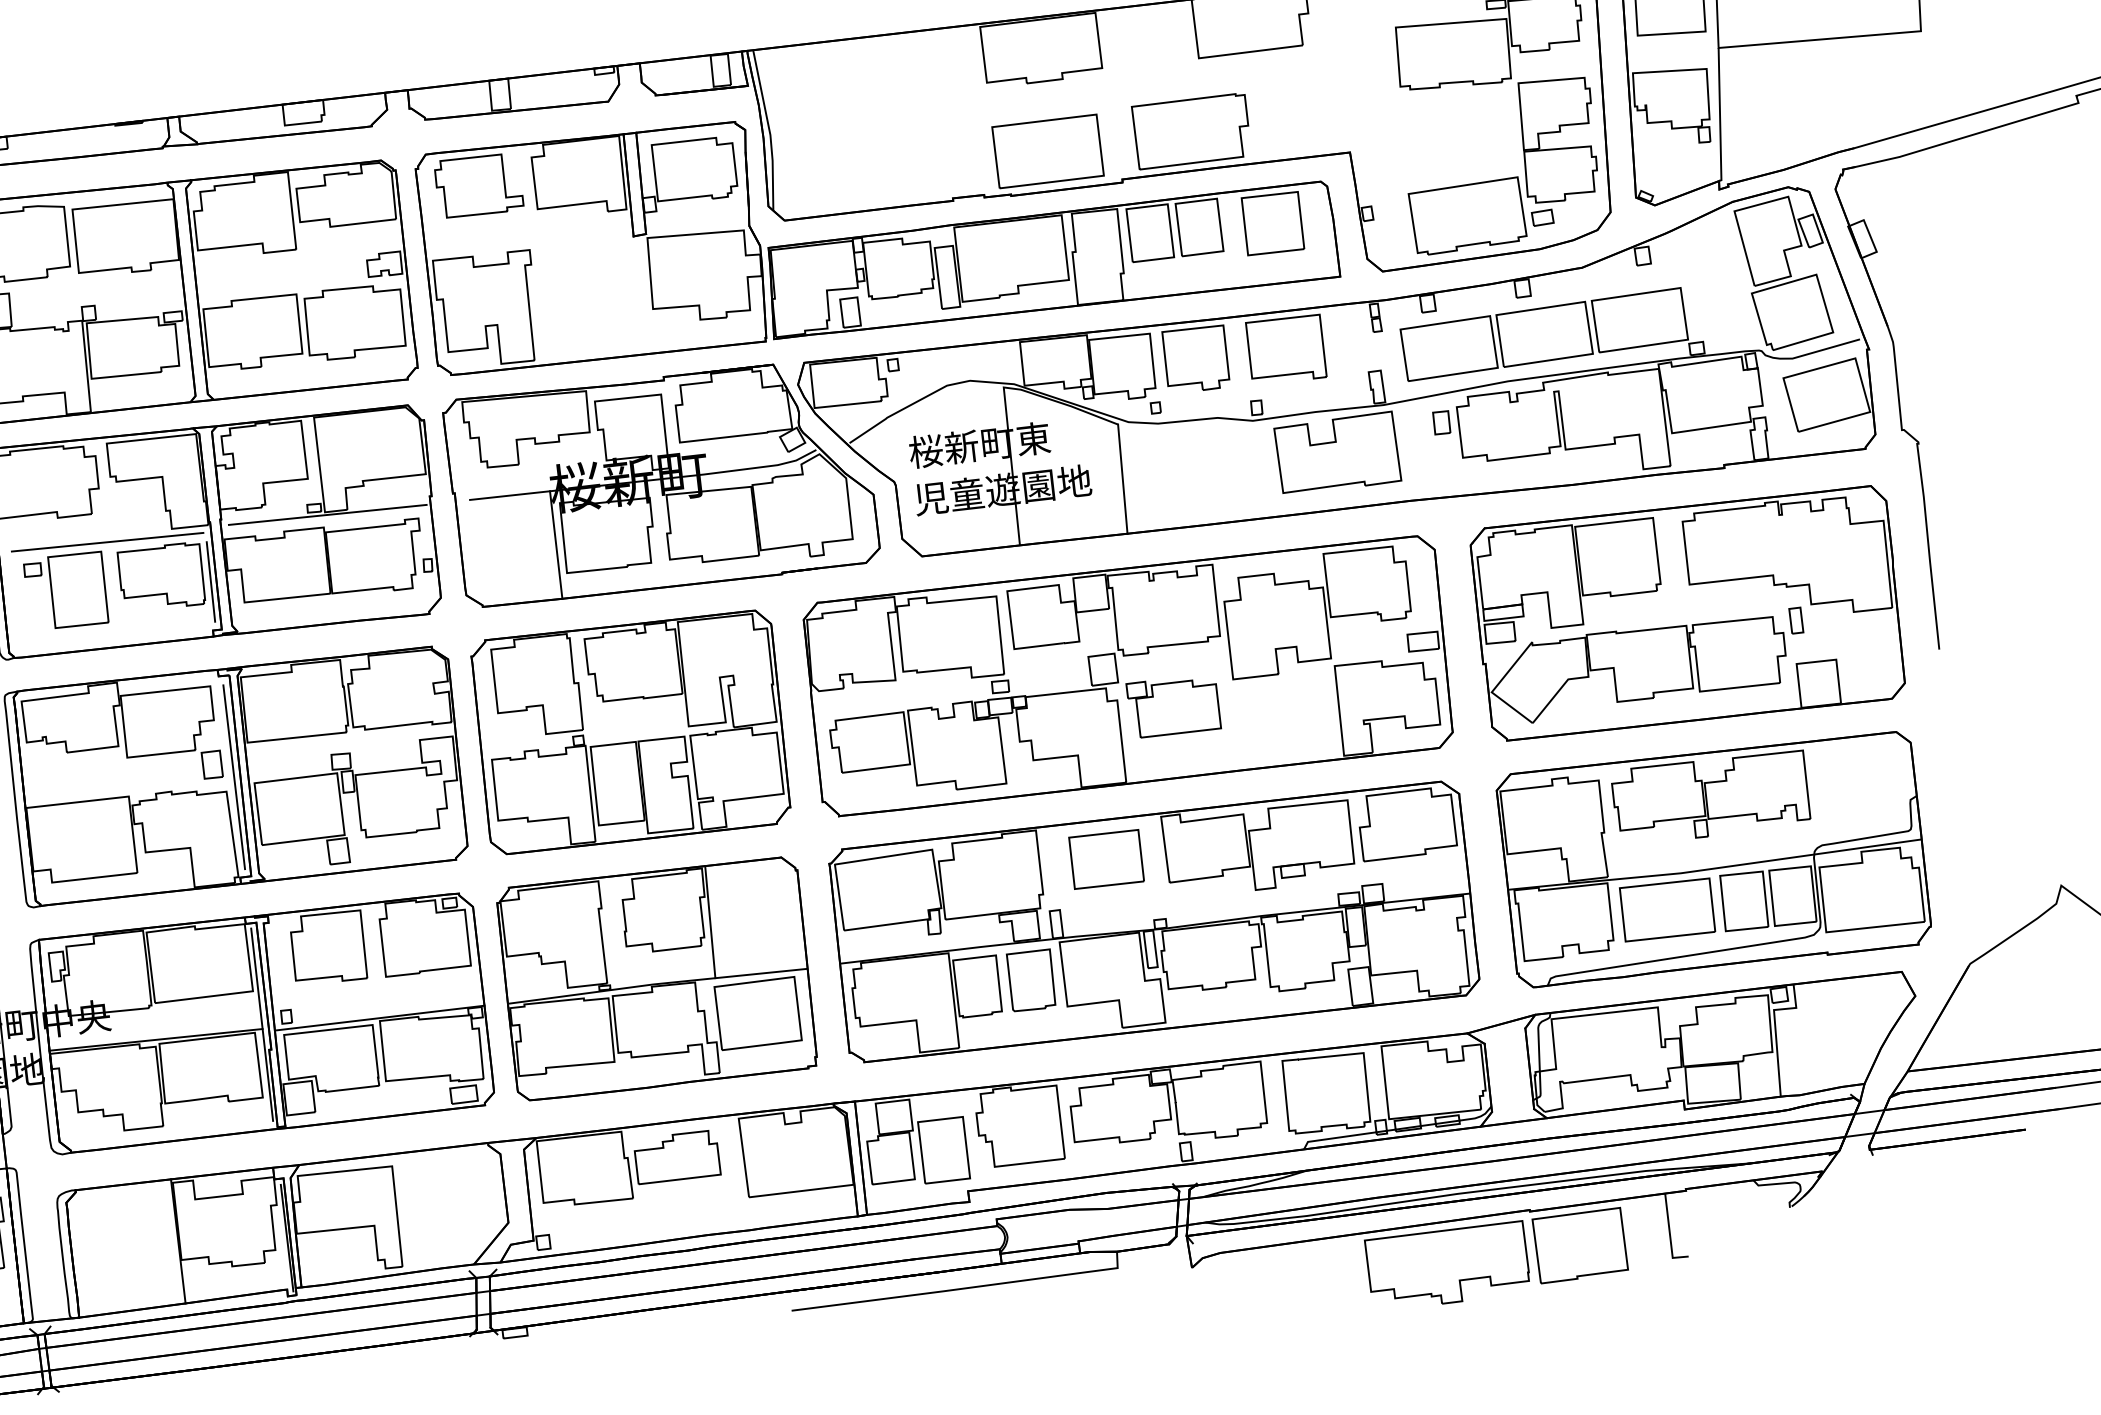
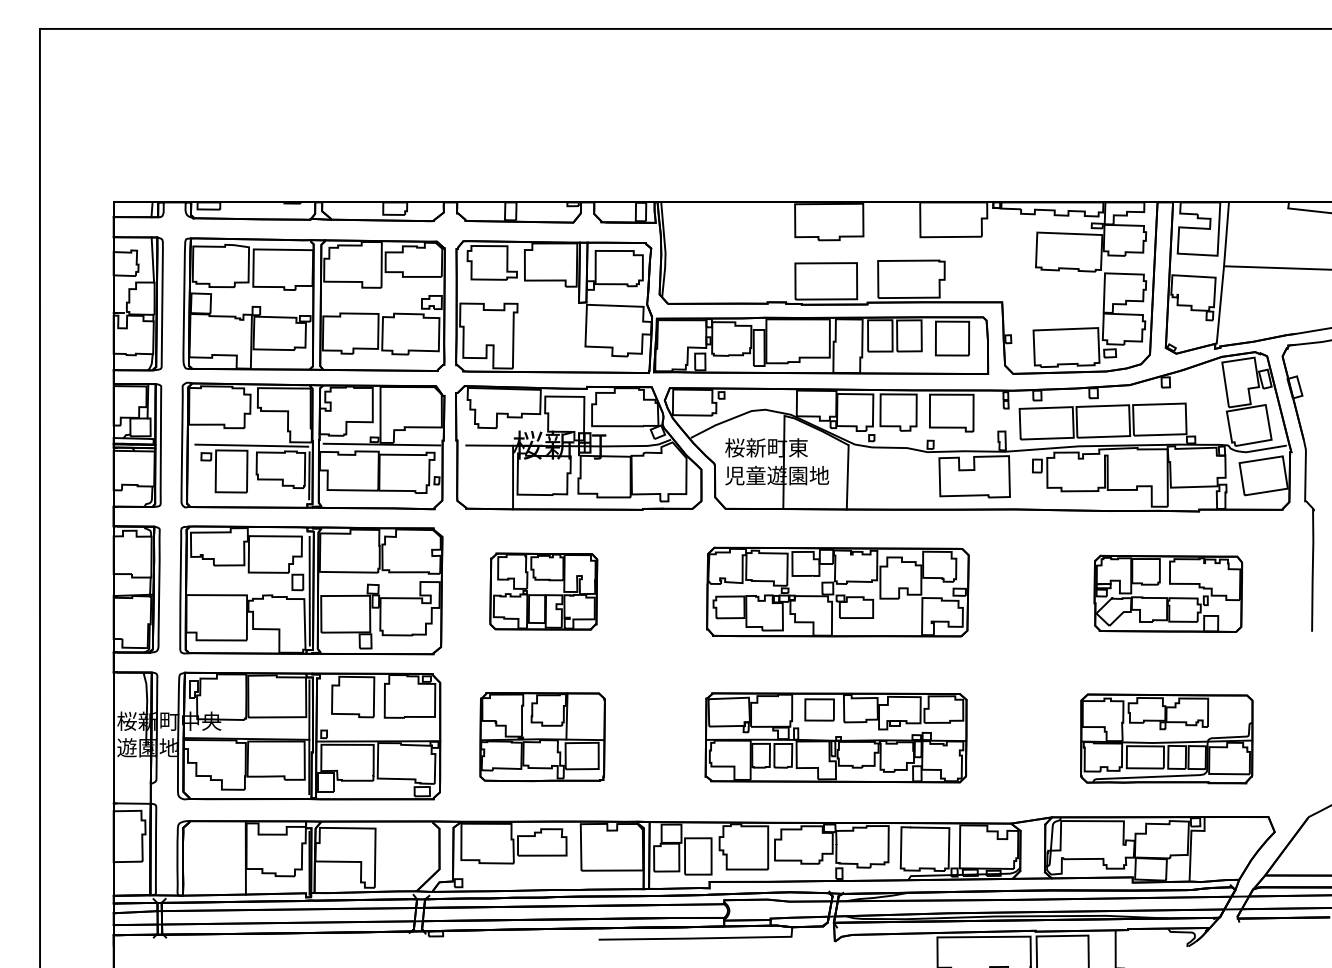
part: (1688, 612) -> (1168, 593), size x0.6
part: (1127, 674) -> (837, 591), size x0.7
part: (630, 731) -> (543, 591), size x0.6
part: (1713, 858) -> (1166, 738), size x0.7
part: (1153, 921) -> (835, 737), size x0.7
part: (656, 977) -> (542, 736), size x0.7

